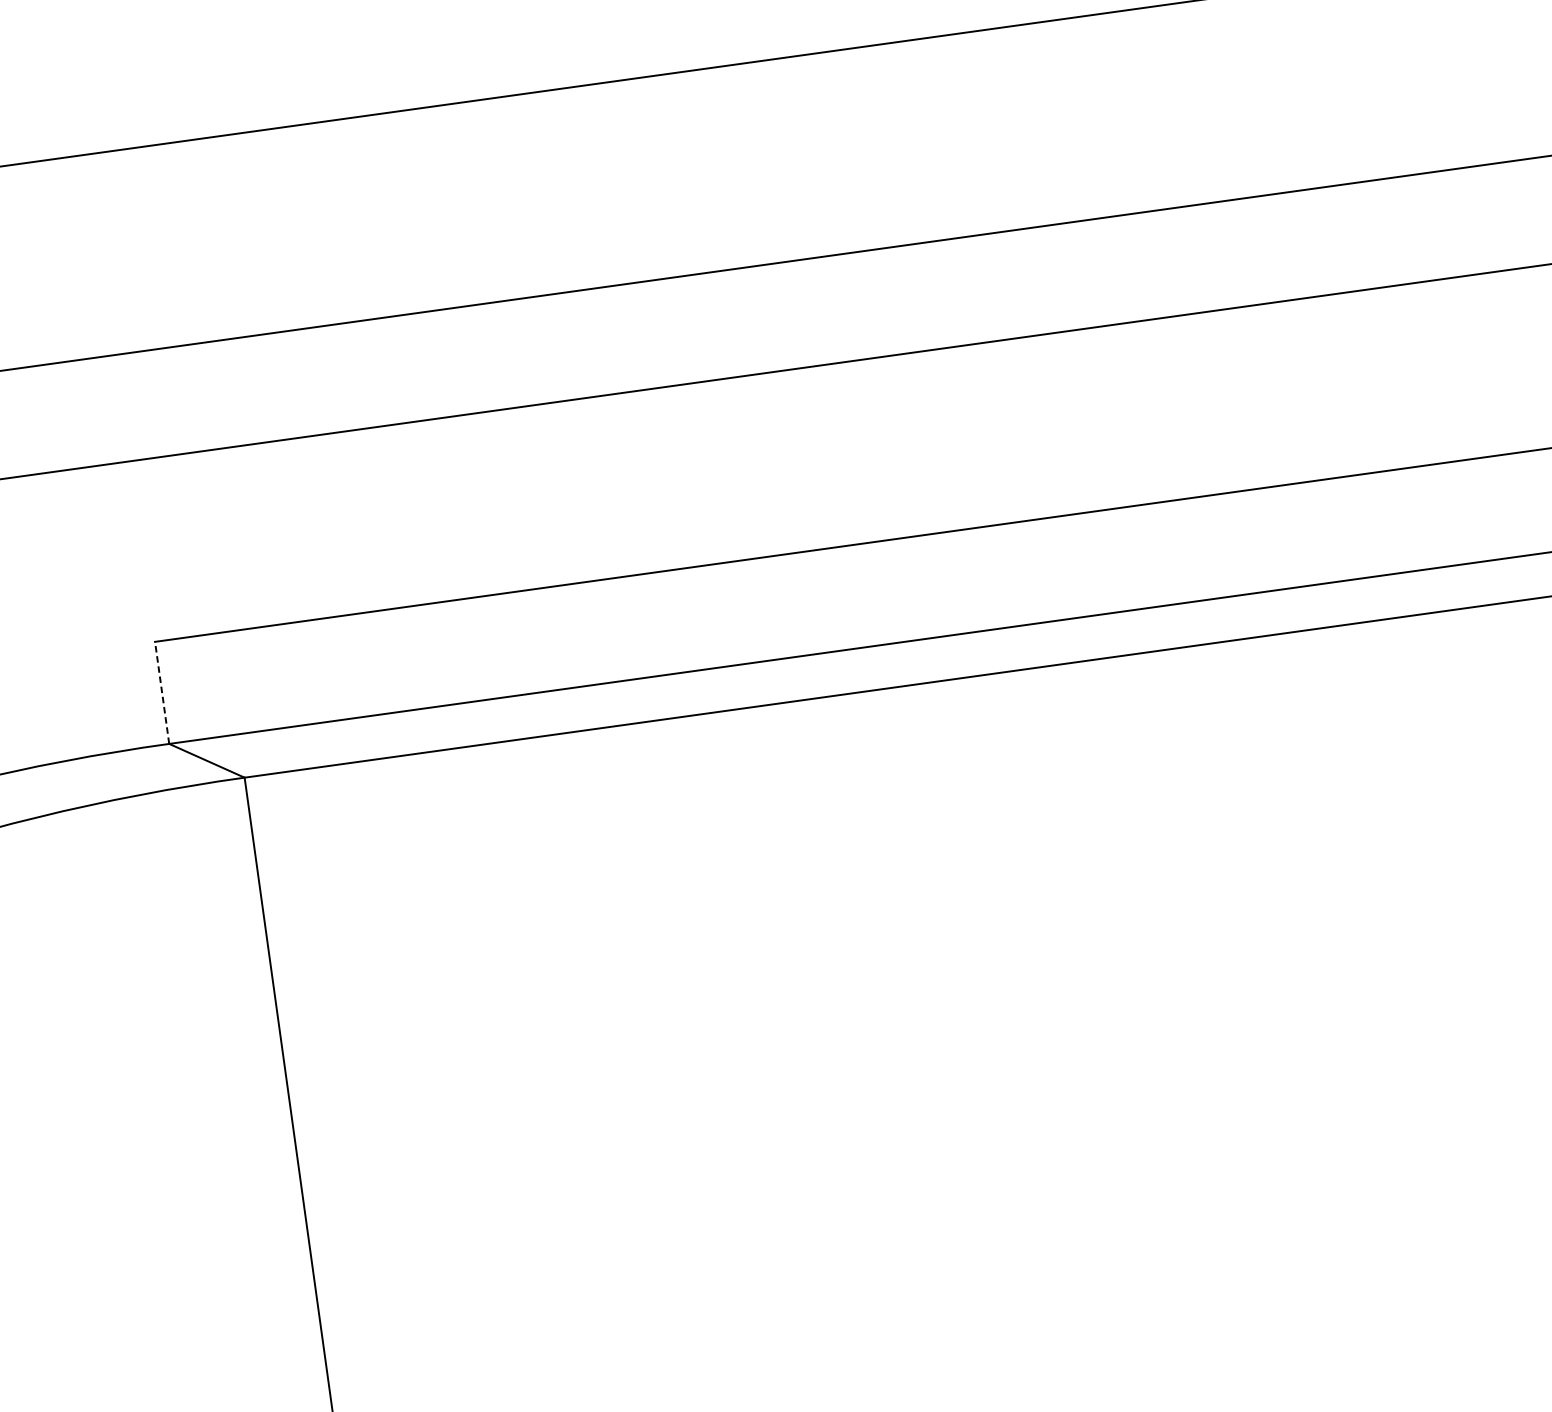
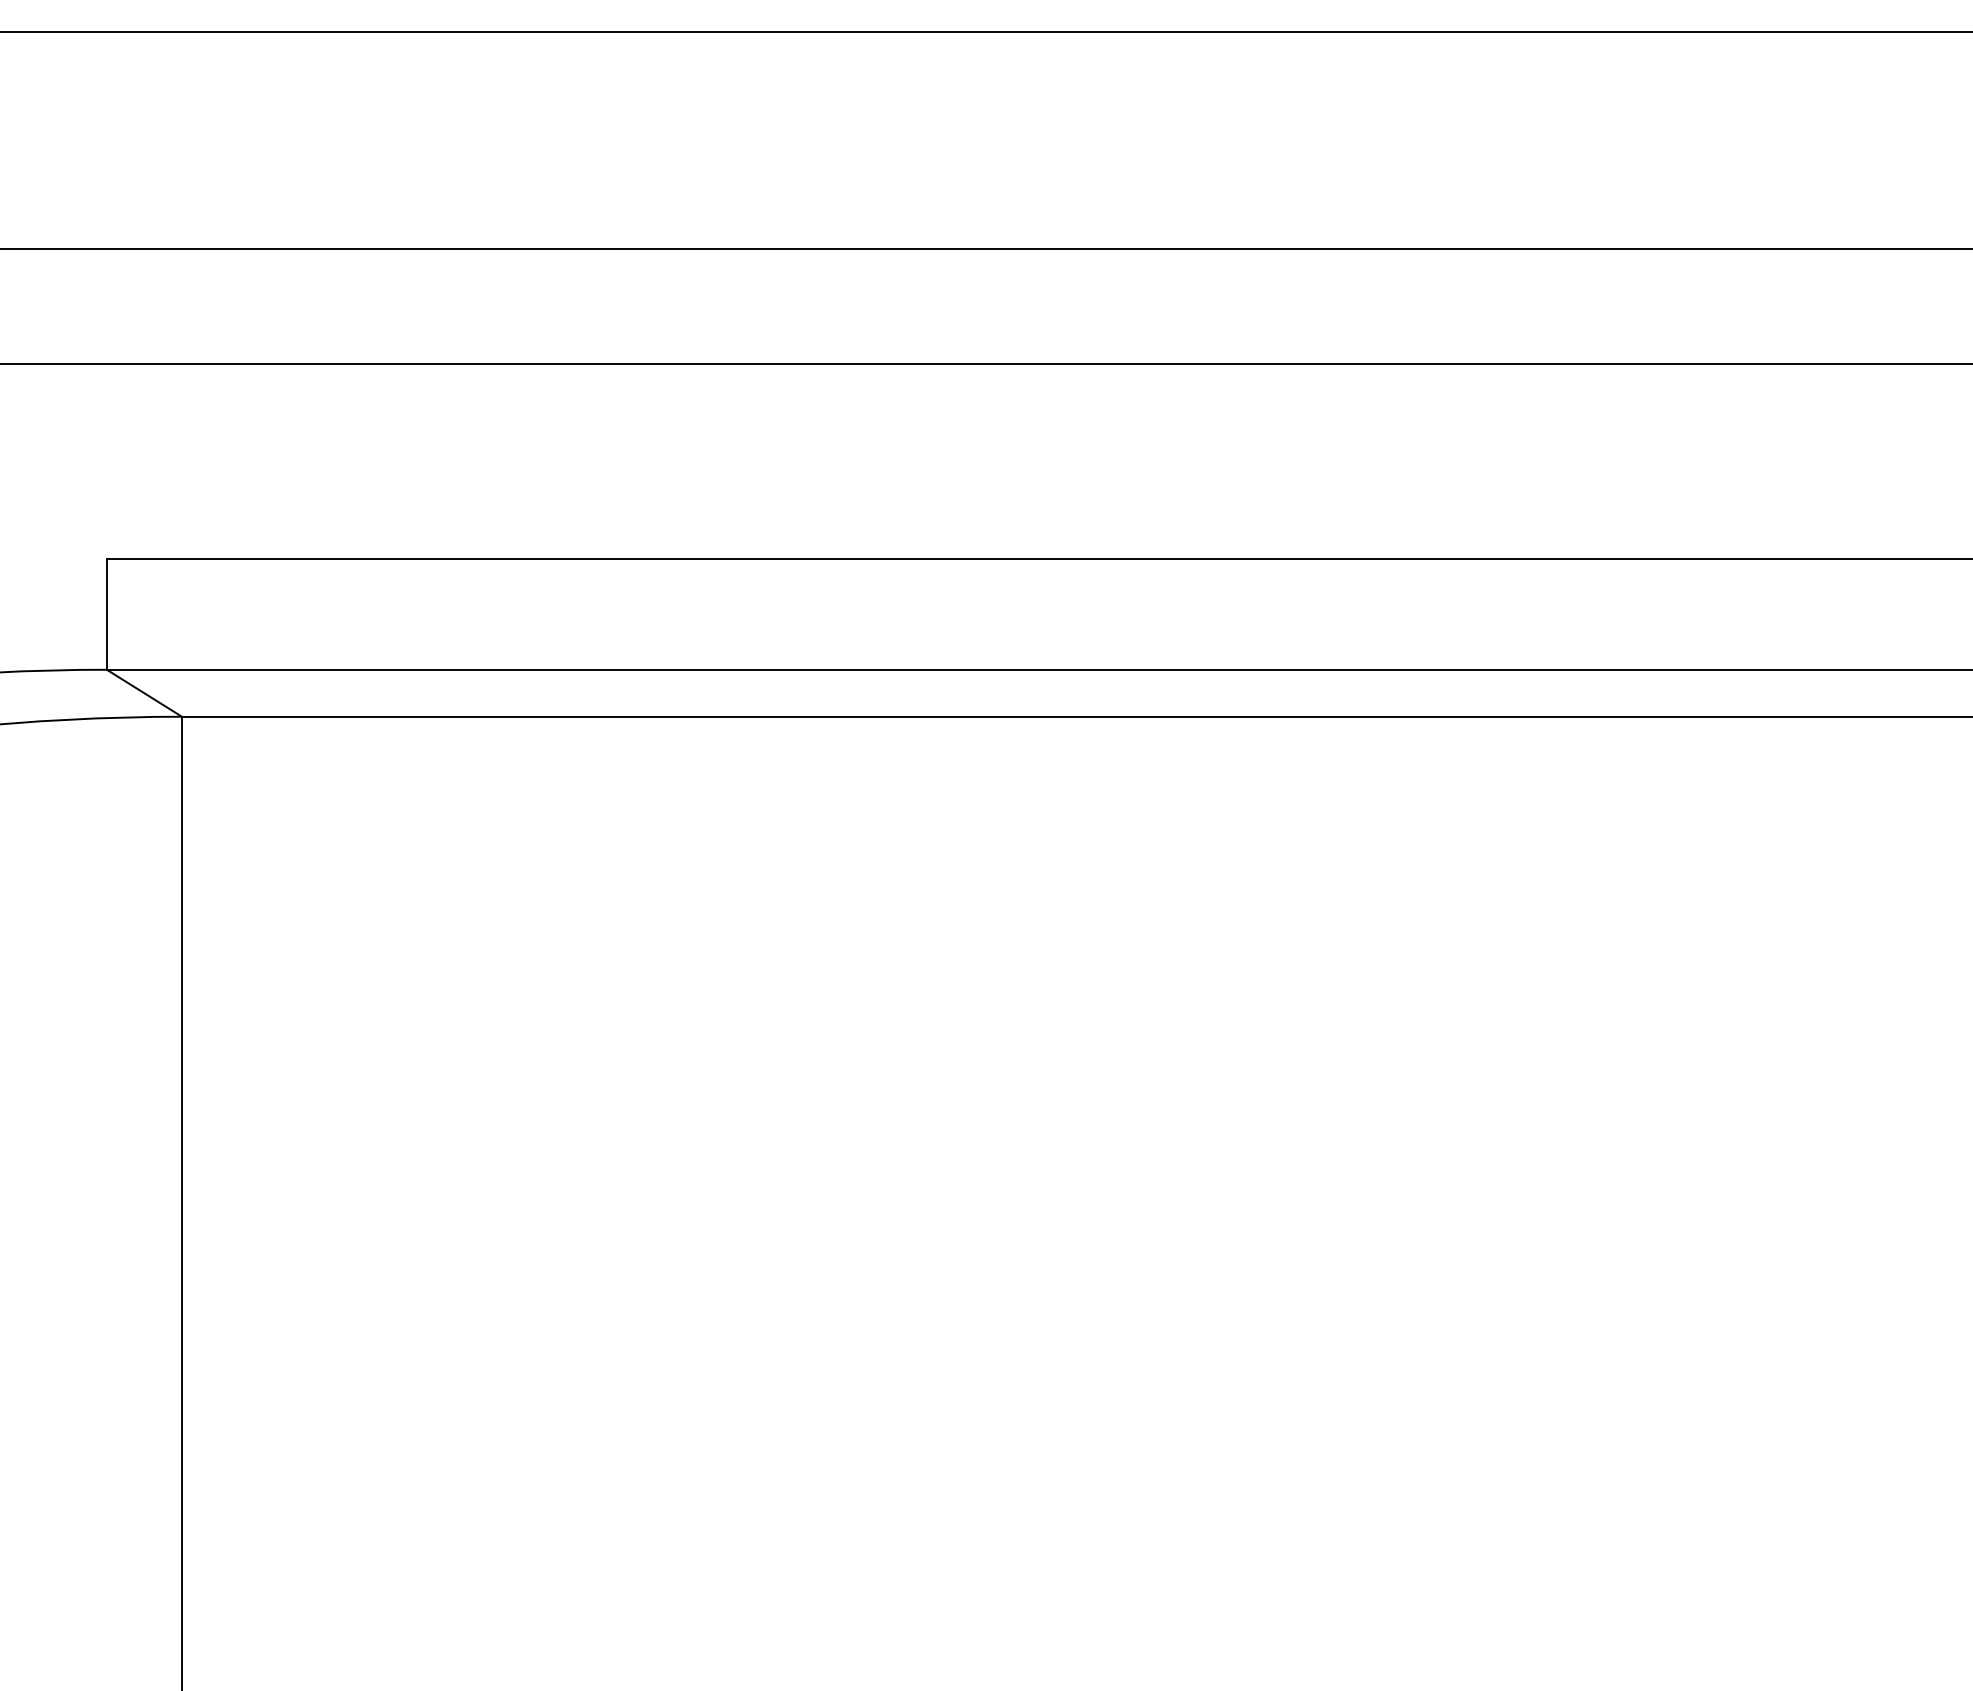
line: (161, 692) -> (106, 614), dashed -> solid

